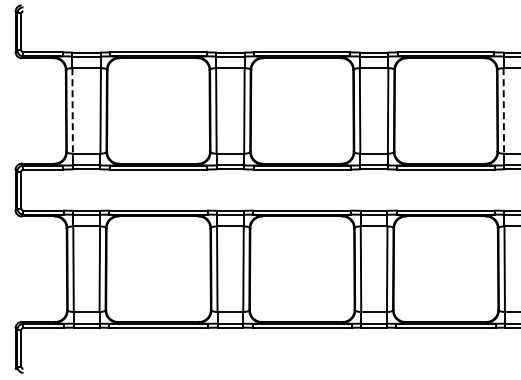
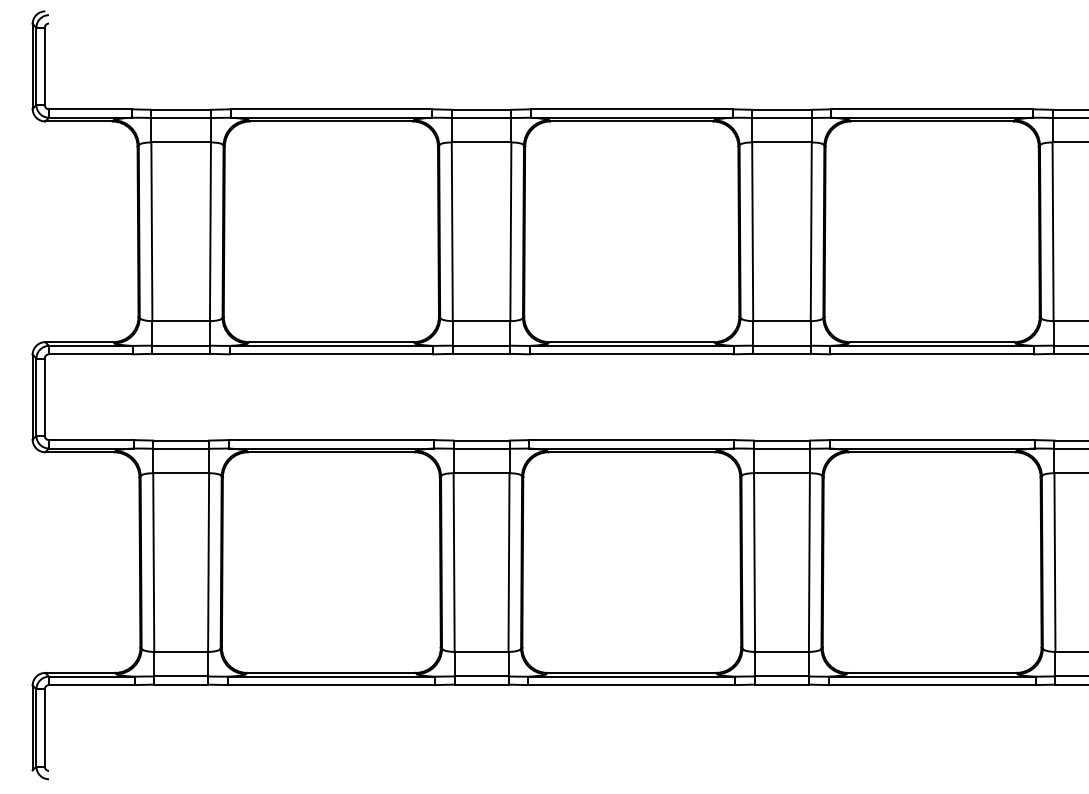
line: (72, 110) -> (151, 230), dashed -> solid
line: (503, 110) -> (1052, 230), dashed -> solid

